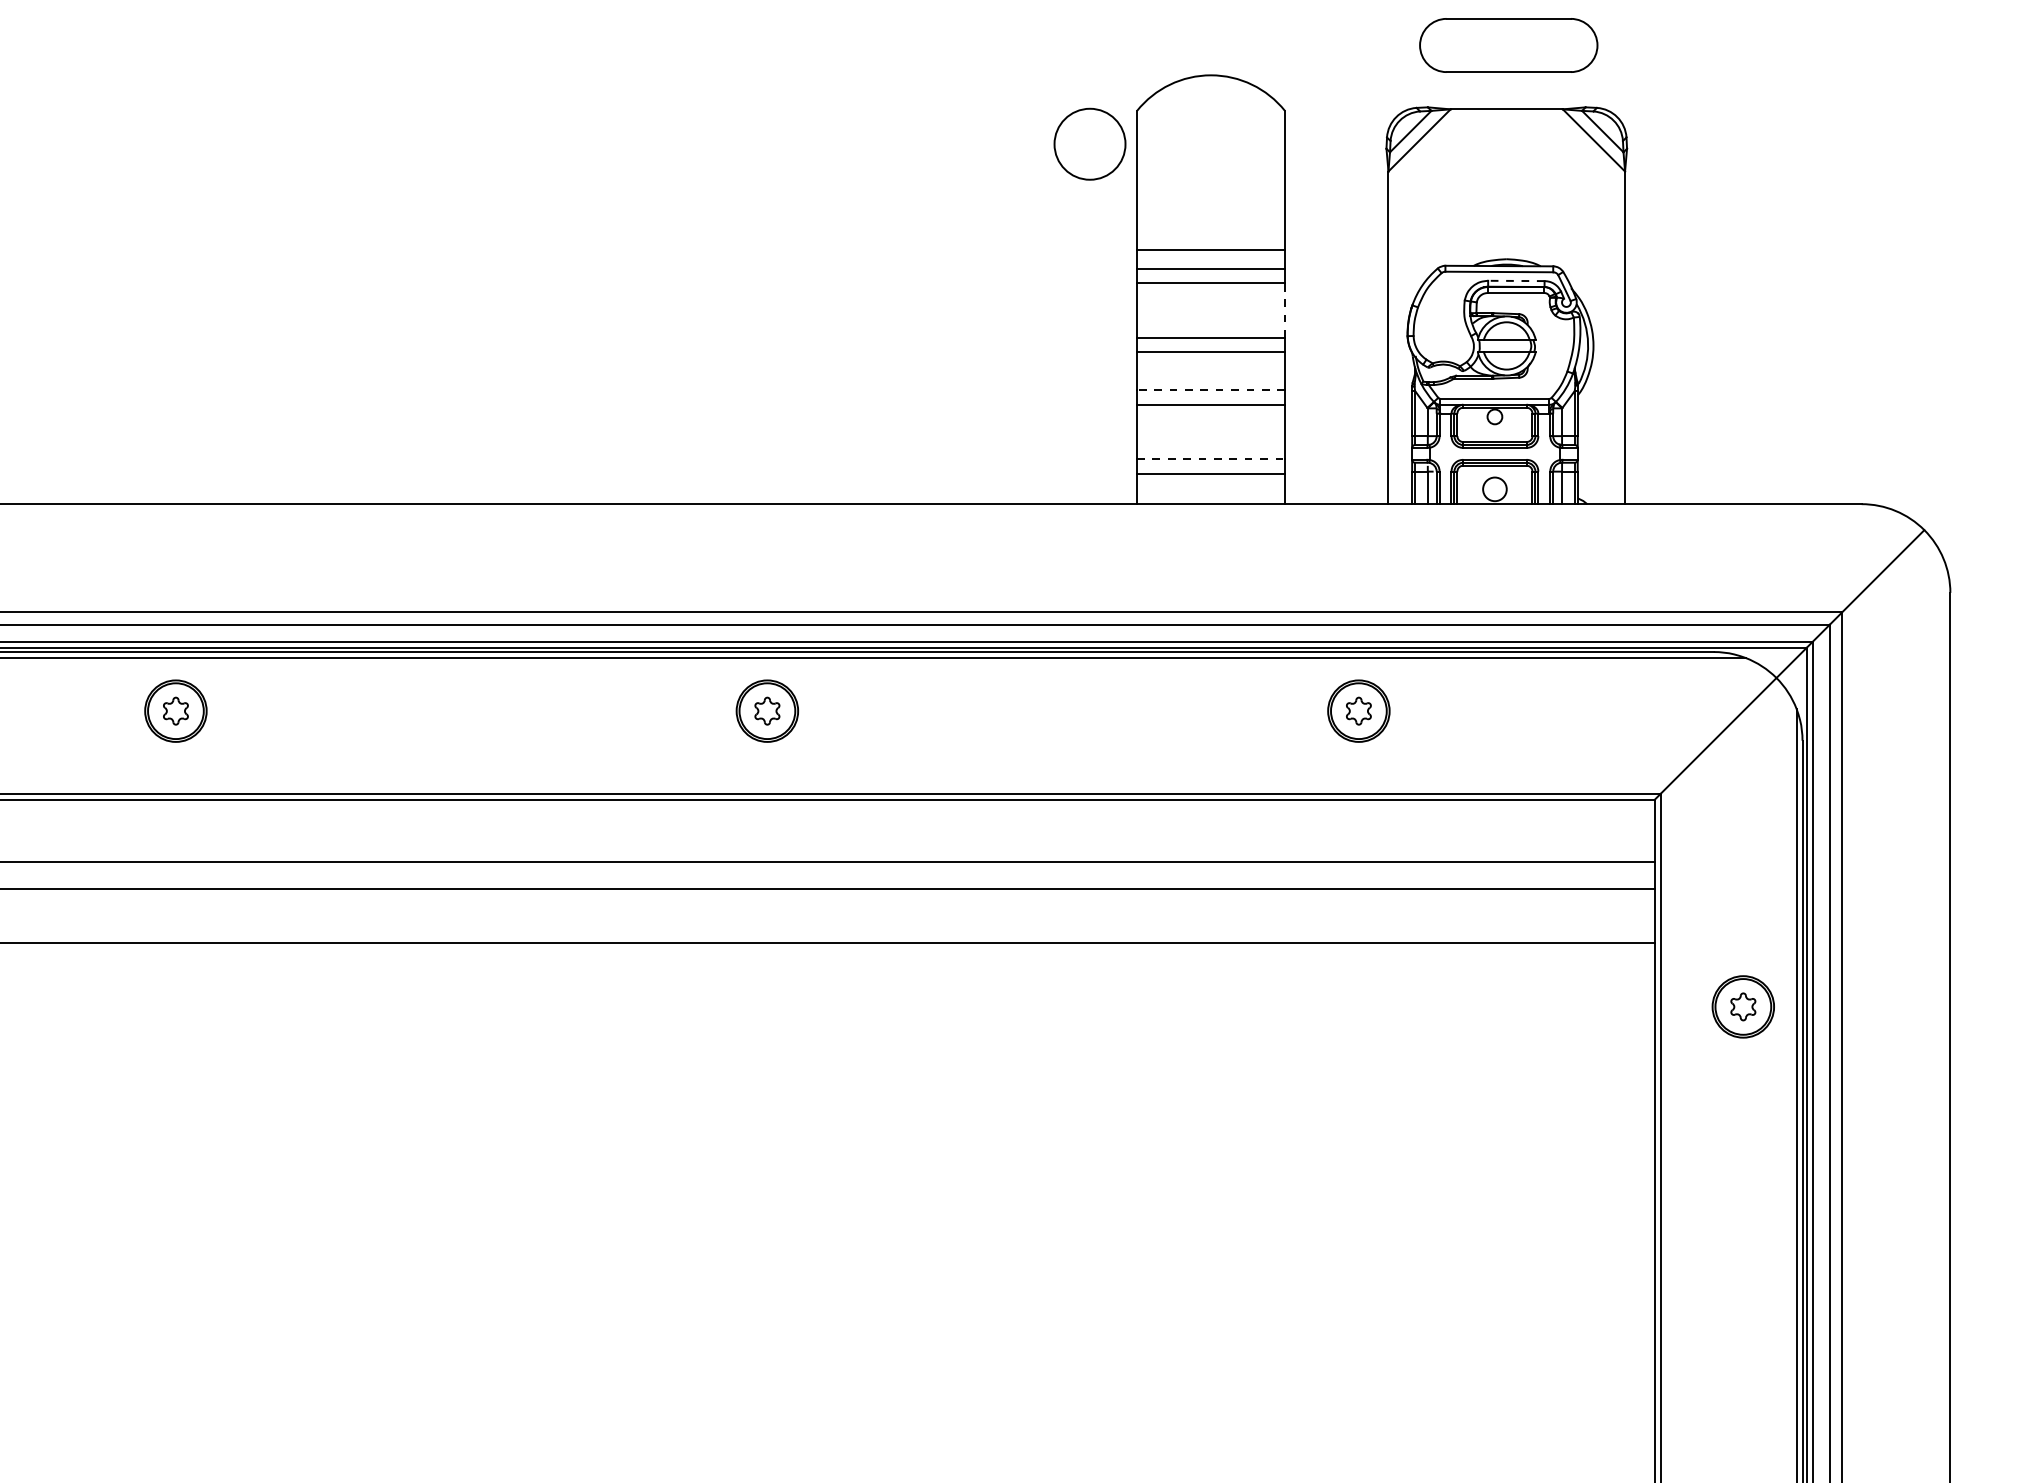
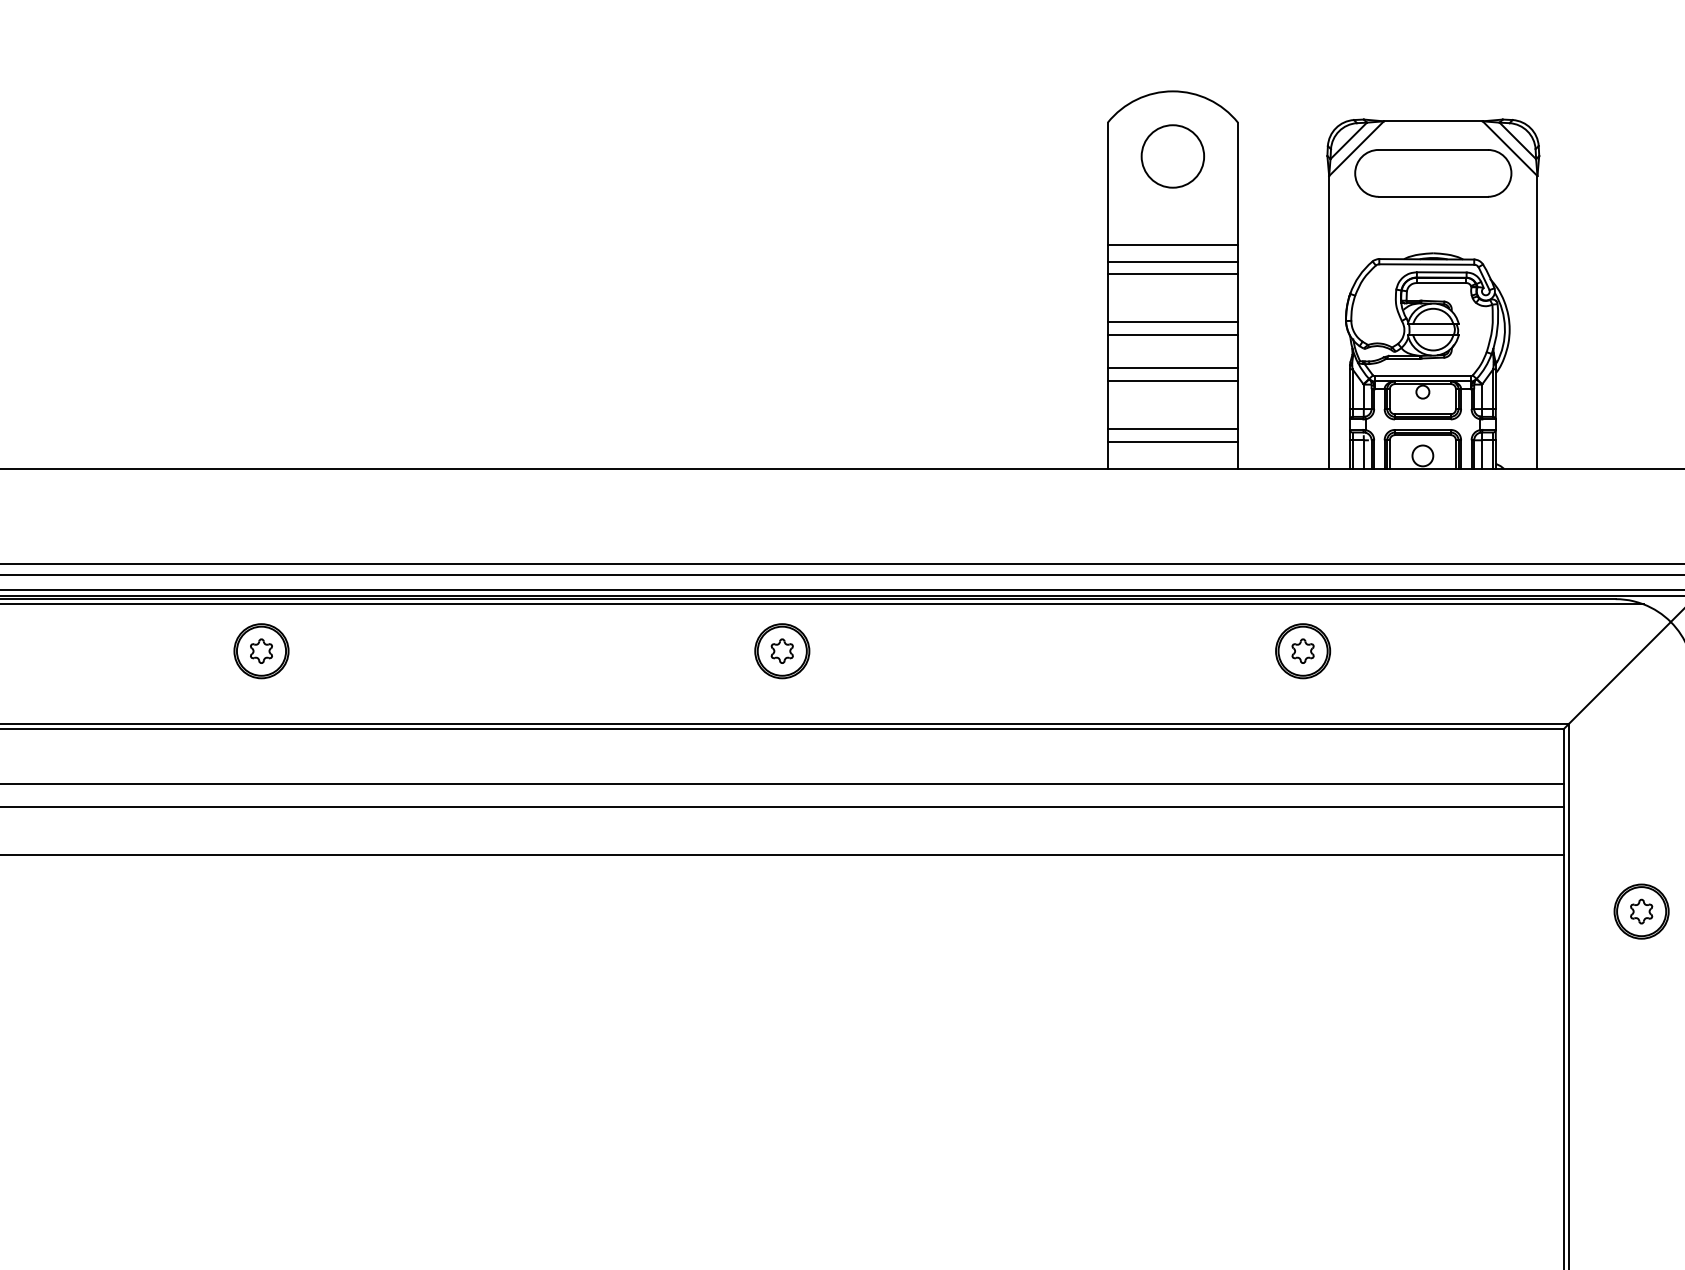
part: (1508, 45) -> (1433, 173), moved
circle: (1089, 143) -> (1172, 155), moved
line: (1515, 280) -> (1441, 272), dashed -> solid
line: (1284, 309) -> (1237, 297), dashed -> solid
line: (1211, 389) -> (1173, 367), dashed -> solid
line: (1211, 458) -> (1173, 428), dashed -> solid

